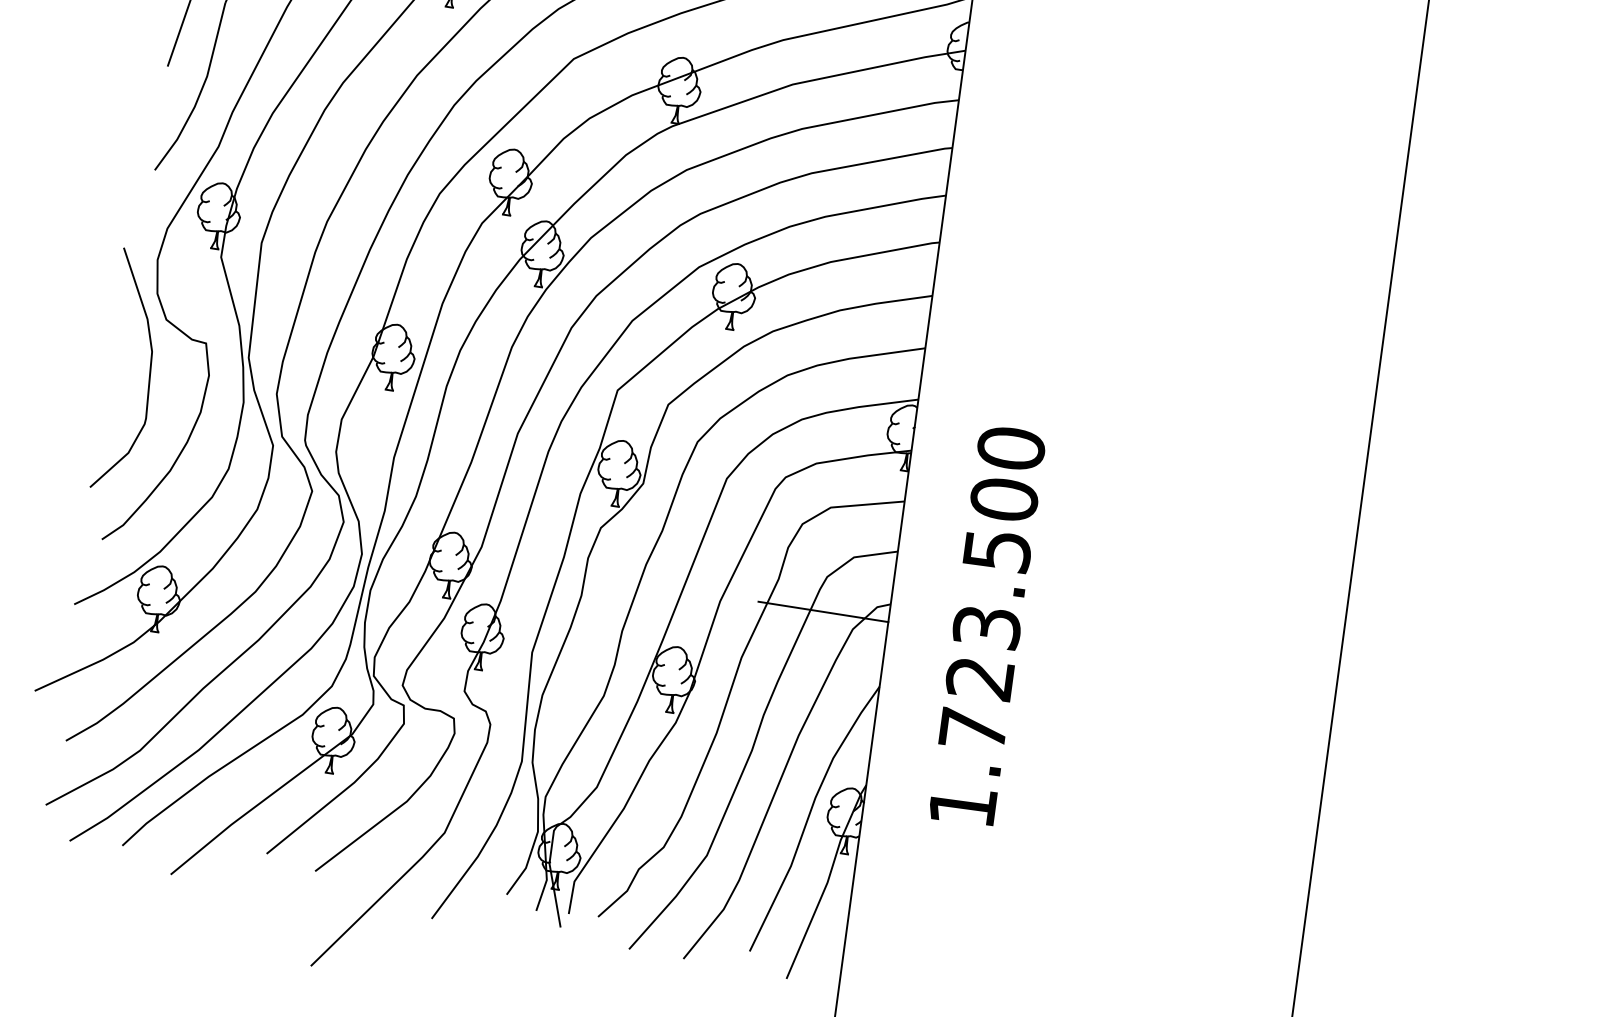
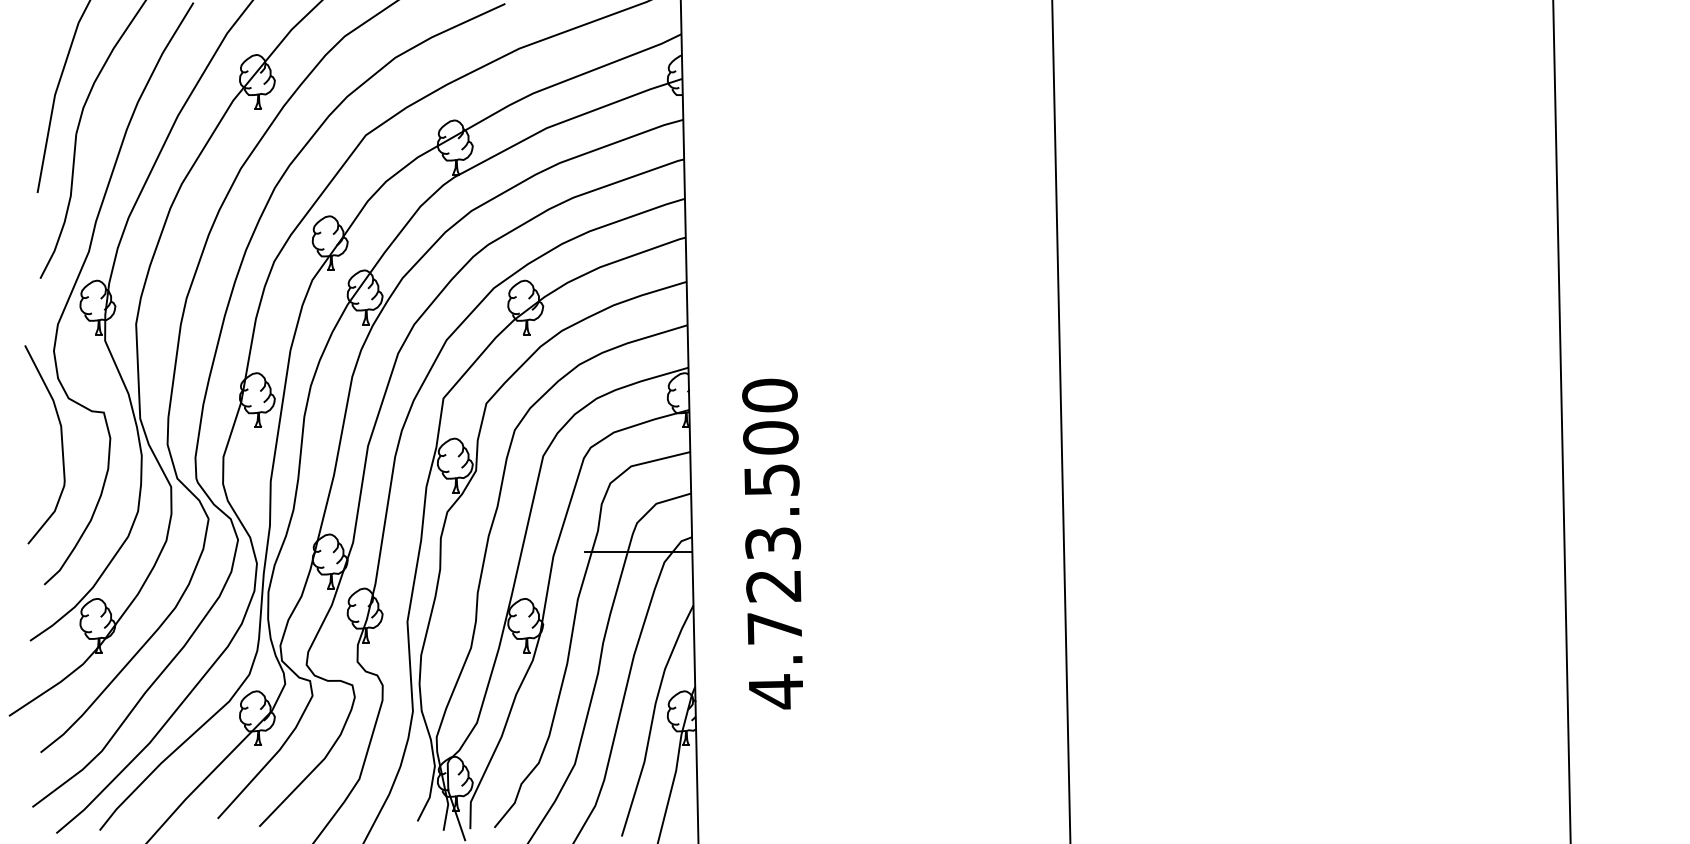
text: (963, 806) -> (776, 691), 1.723.500 -> 4.723.500

